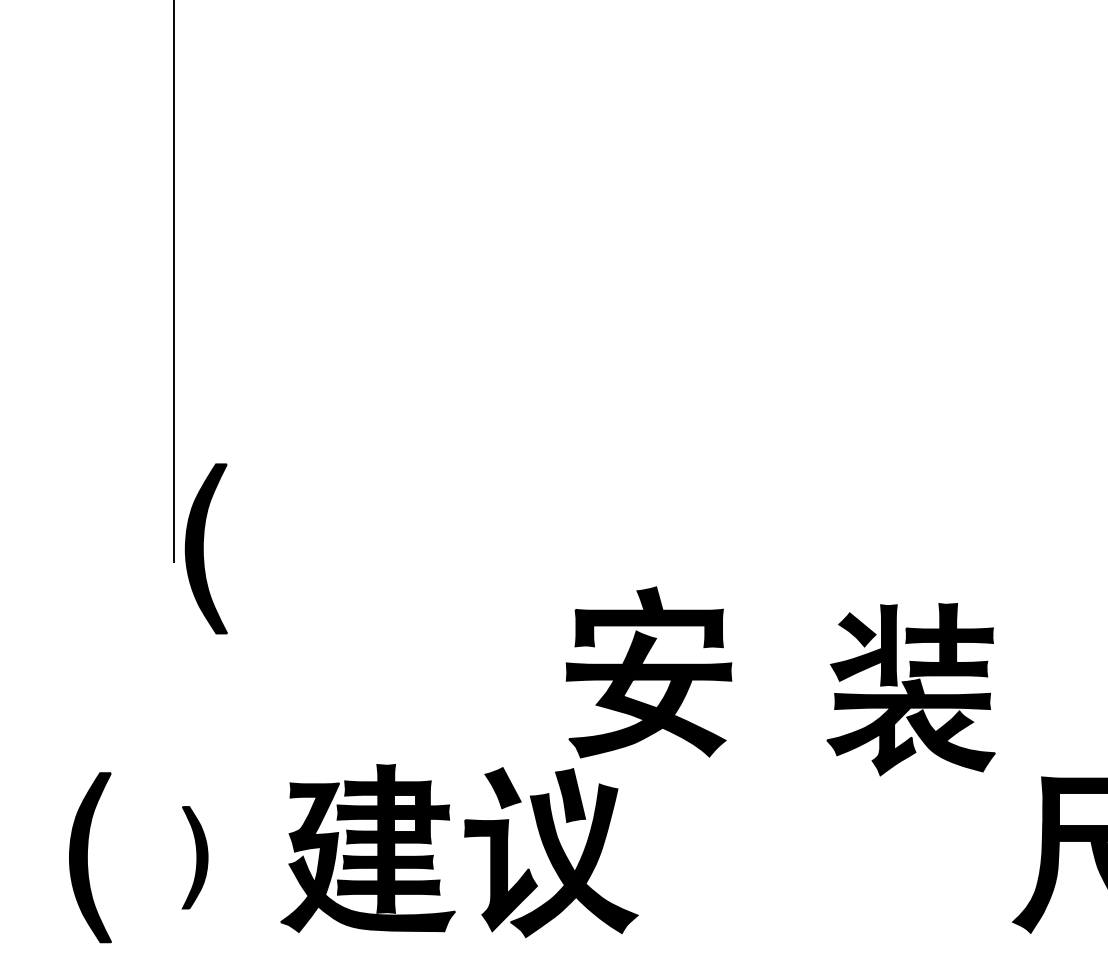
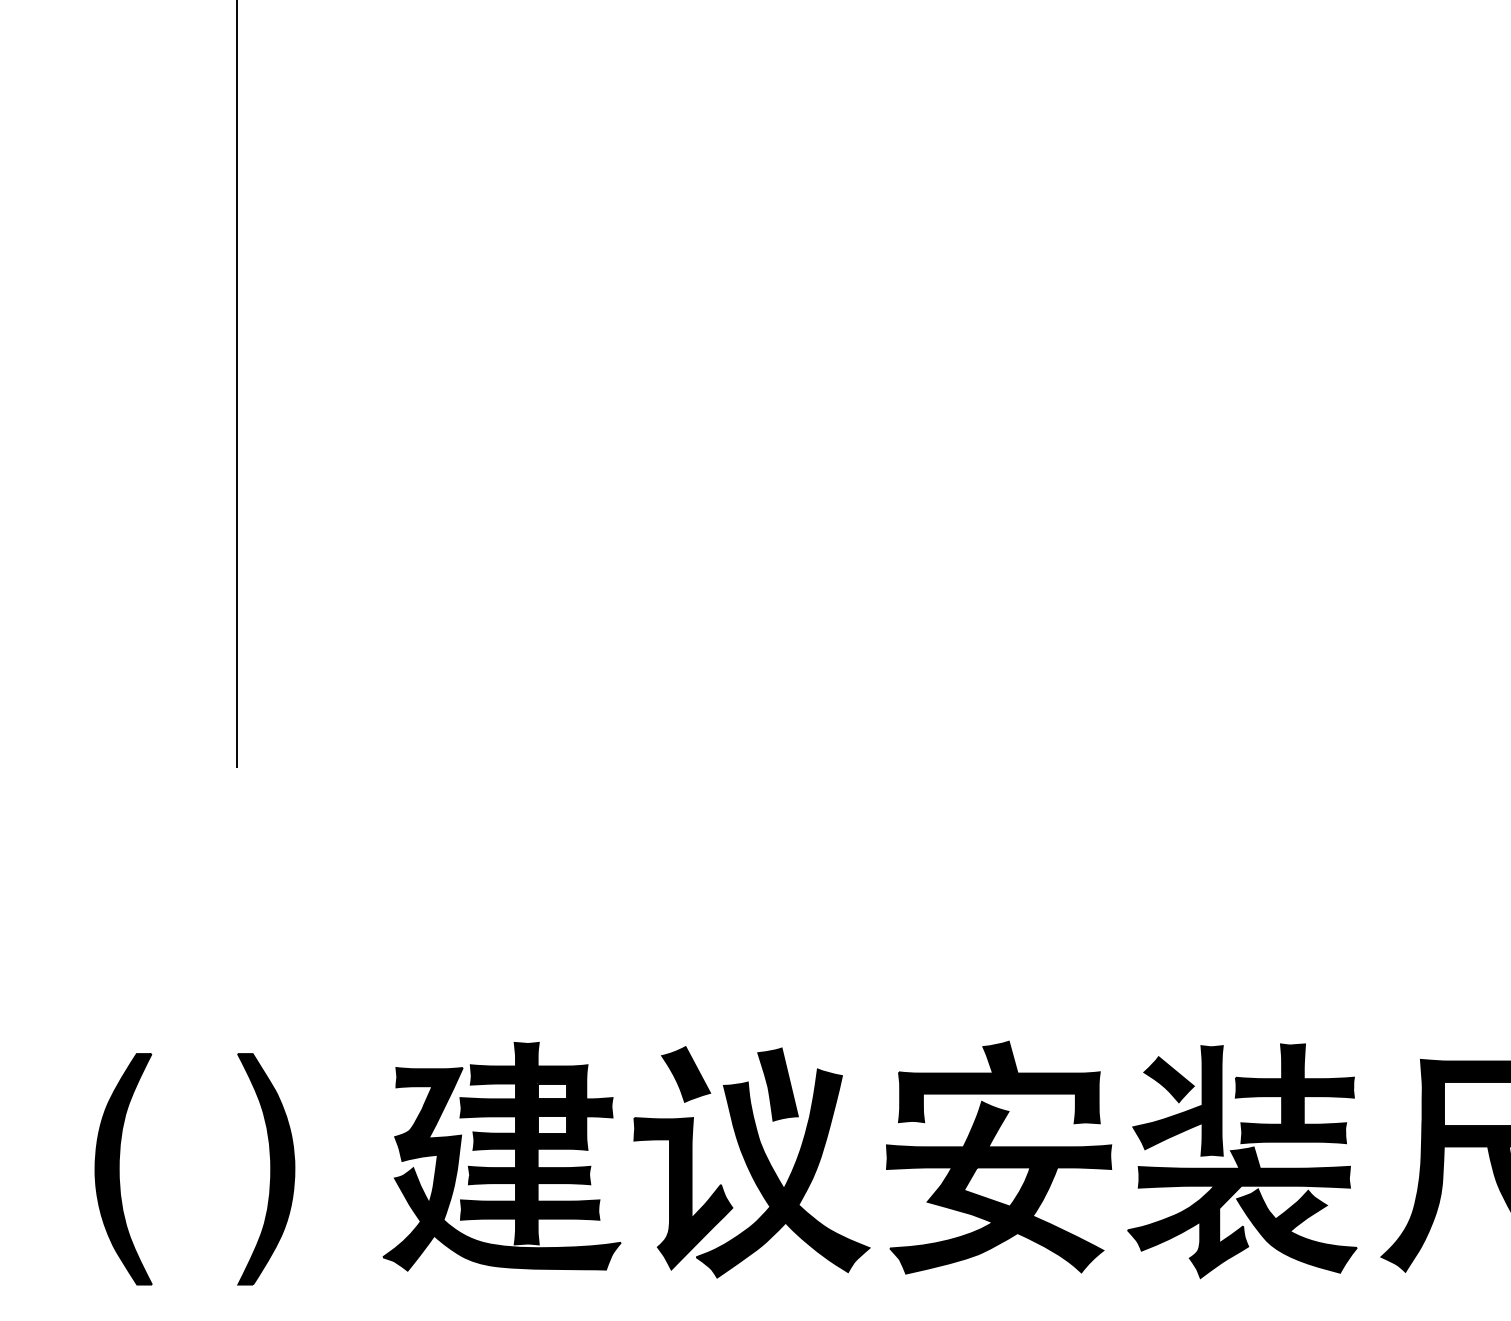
part: (206, 549) -> (281, 748), removed
part: (649, 672) -> (999, 1157), moved
part: (911, 689) -> (1242, 1161), moved
part: (195, 857) -> (266, 1169), size x1.67

